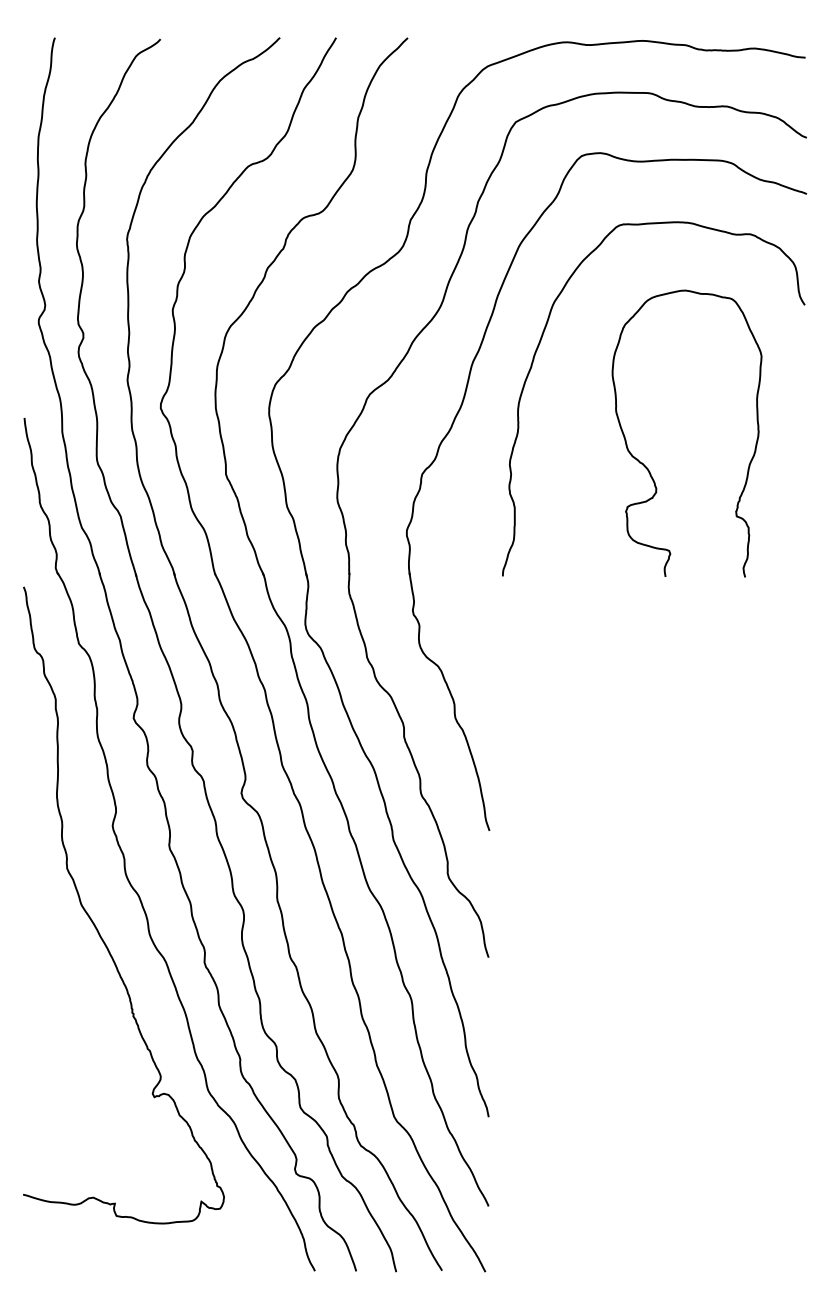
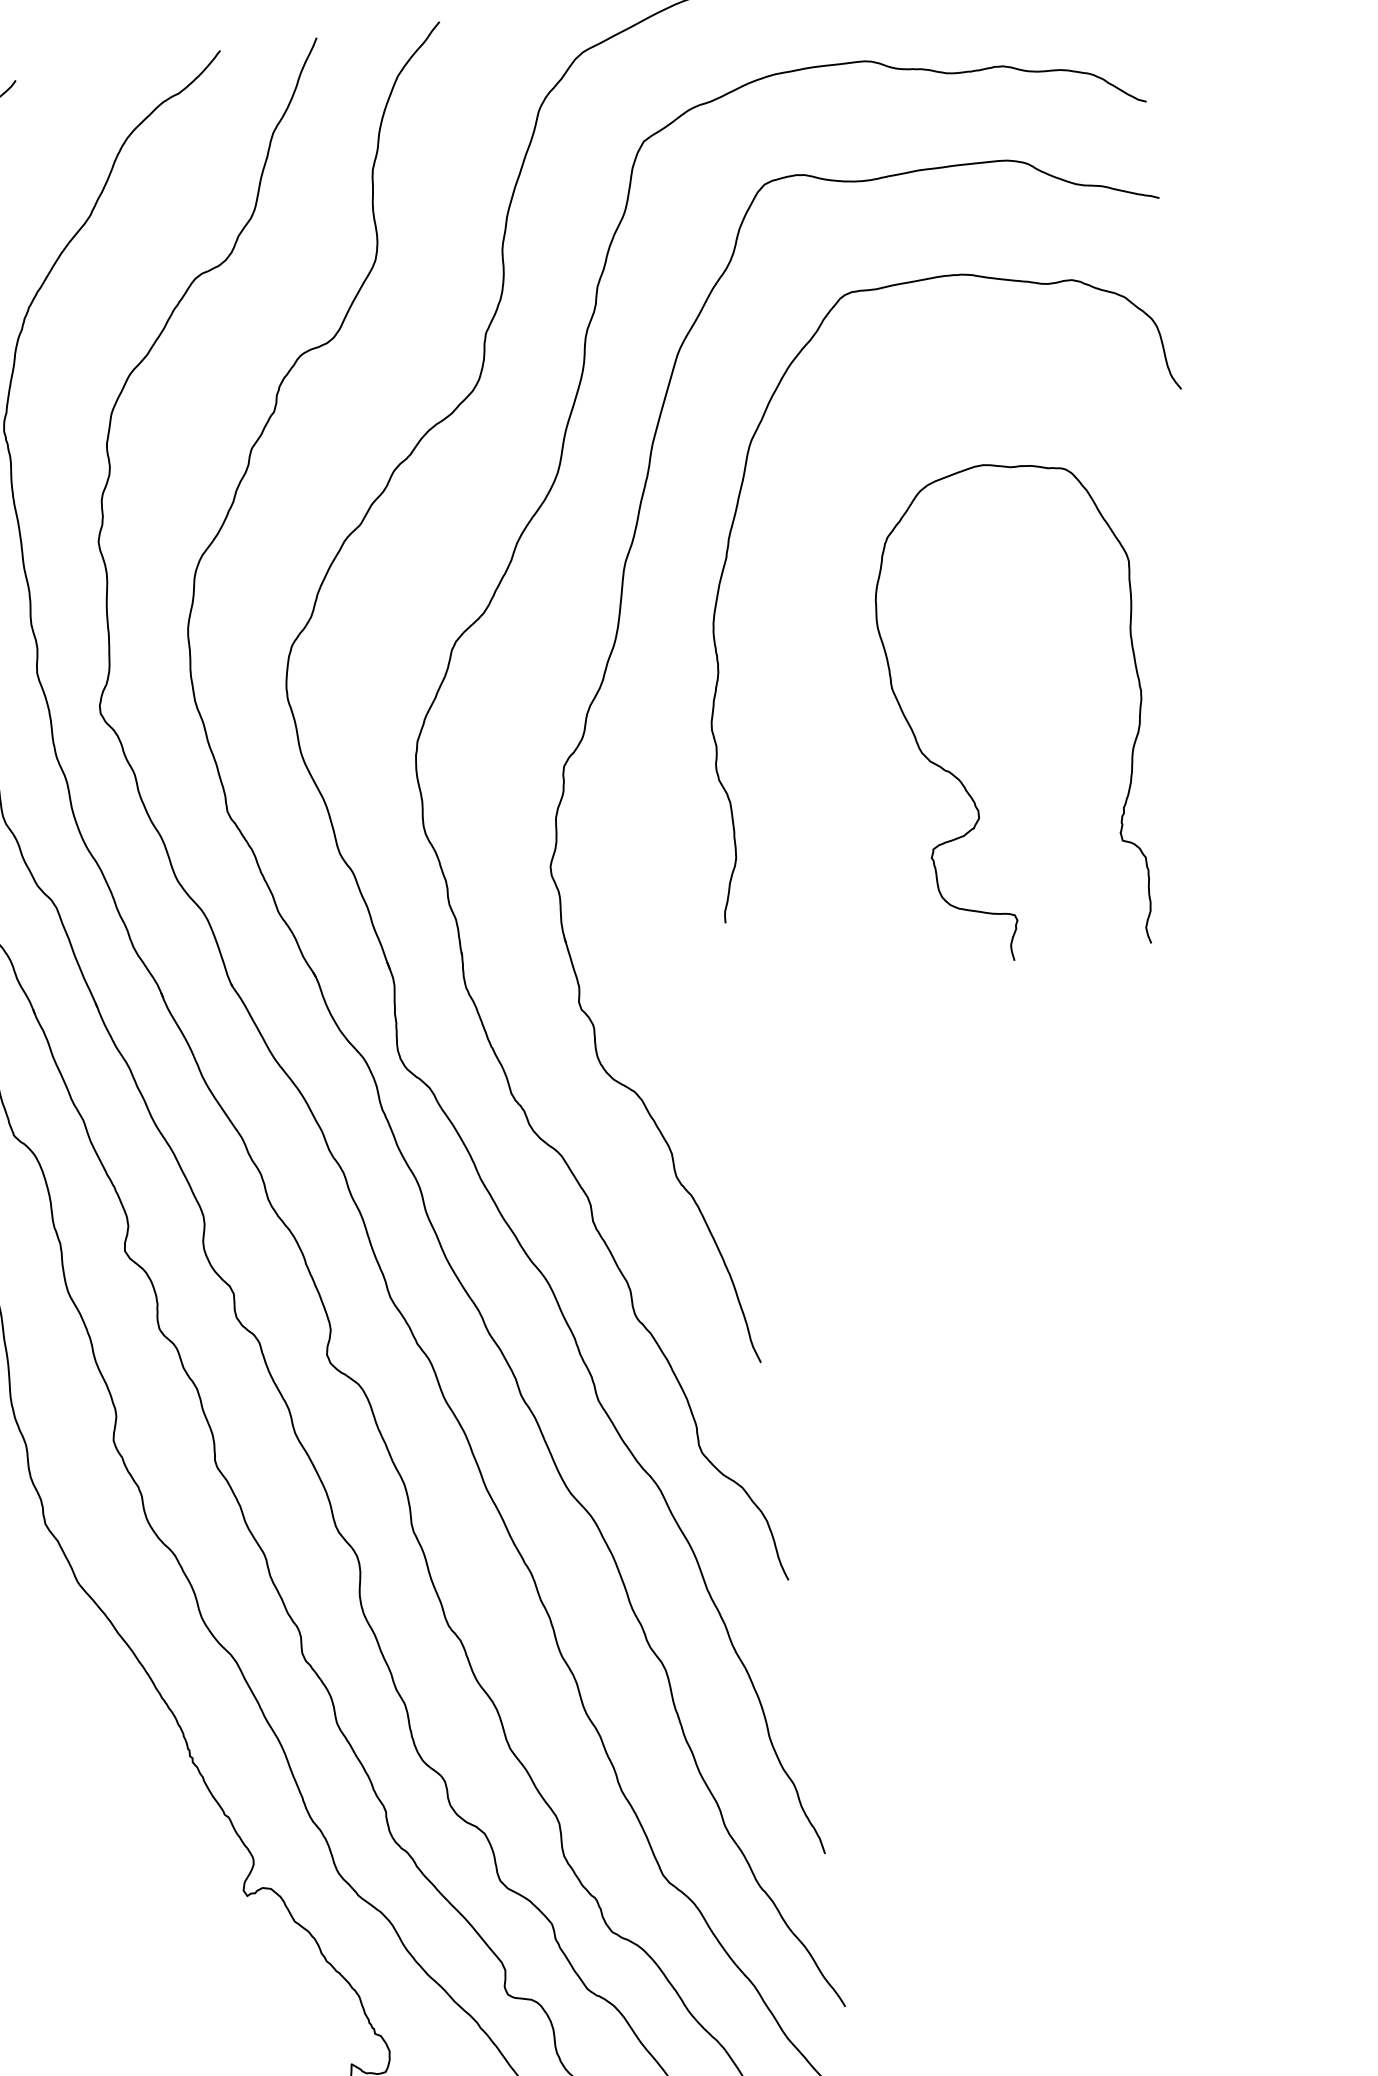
curve: (648, 468) -> (960, 778), moved

